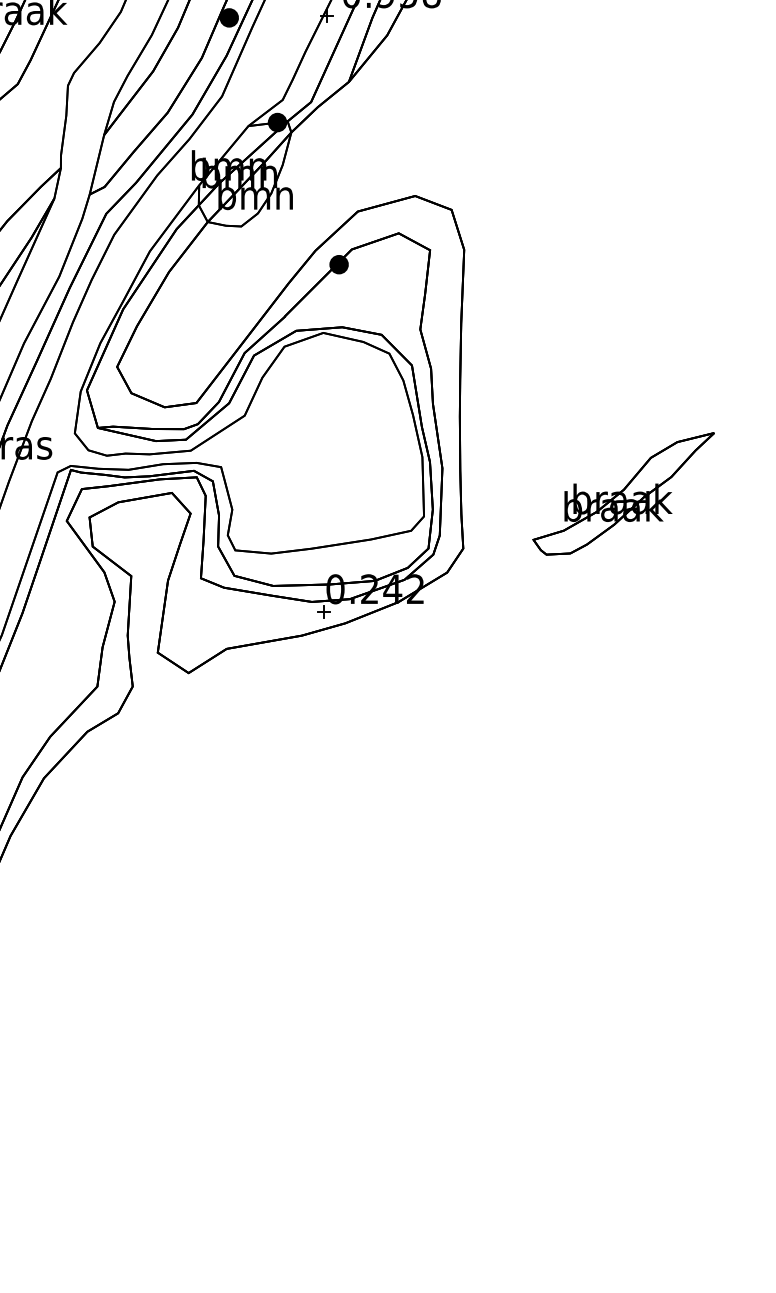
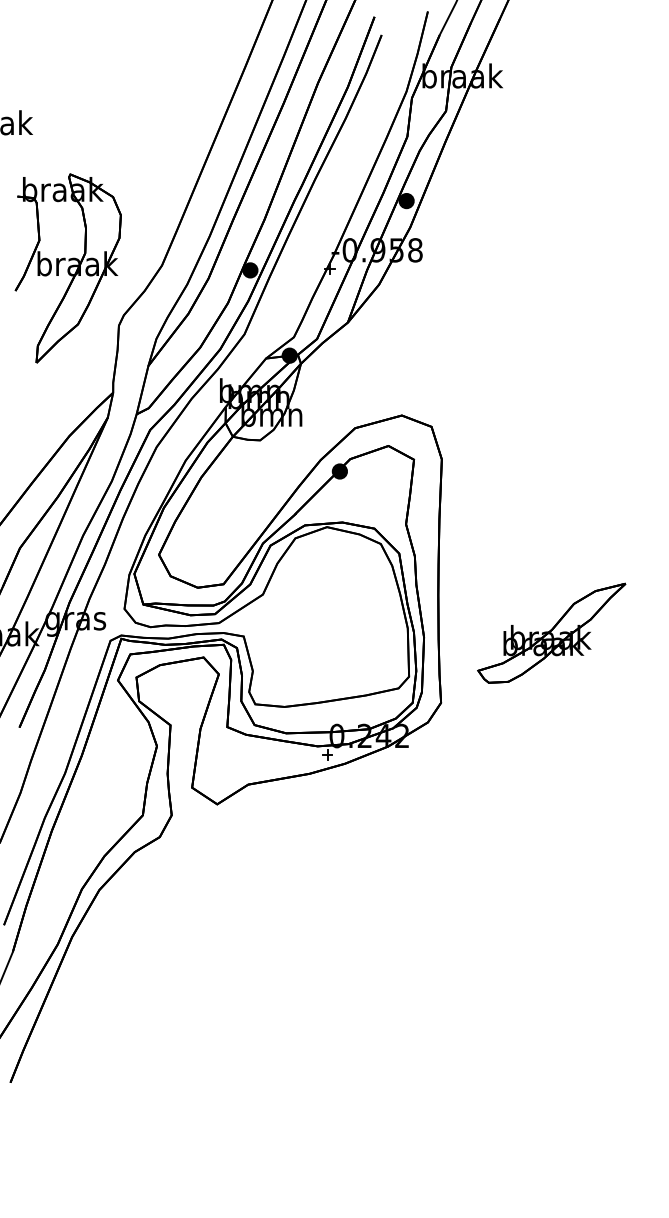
part: (623, 492) -> (551, 632), moved

